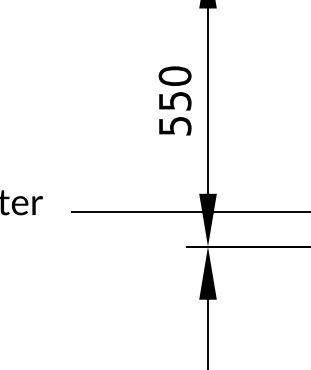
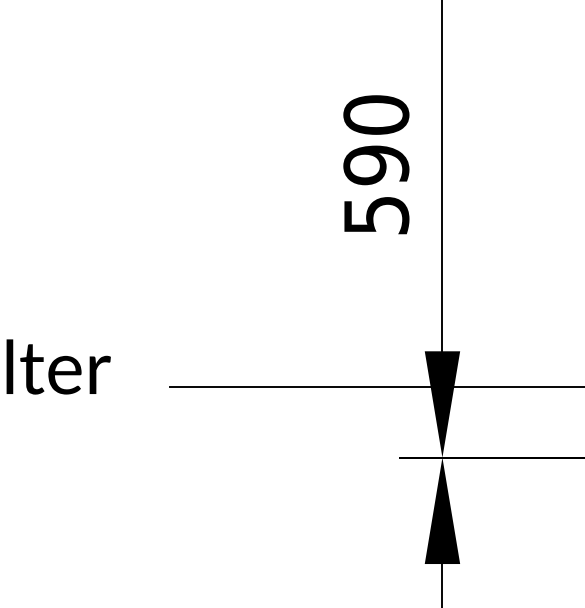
text: (174, 101) -> (375, 165), 550 -> 590

